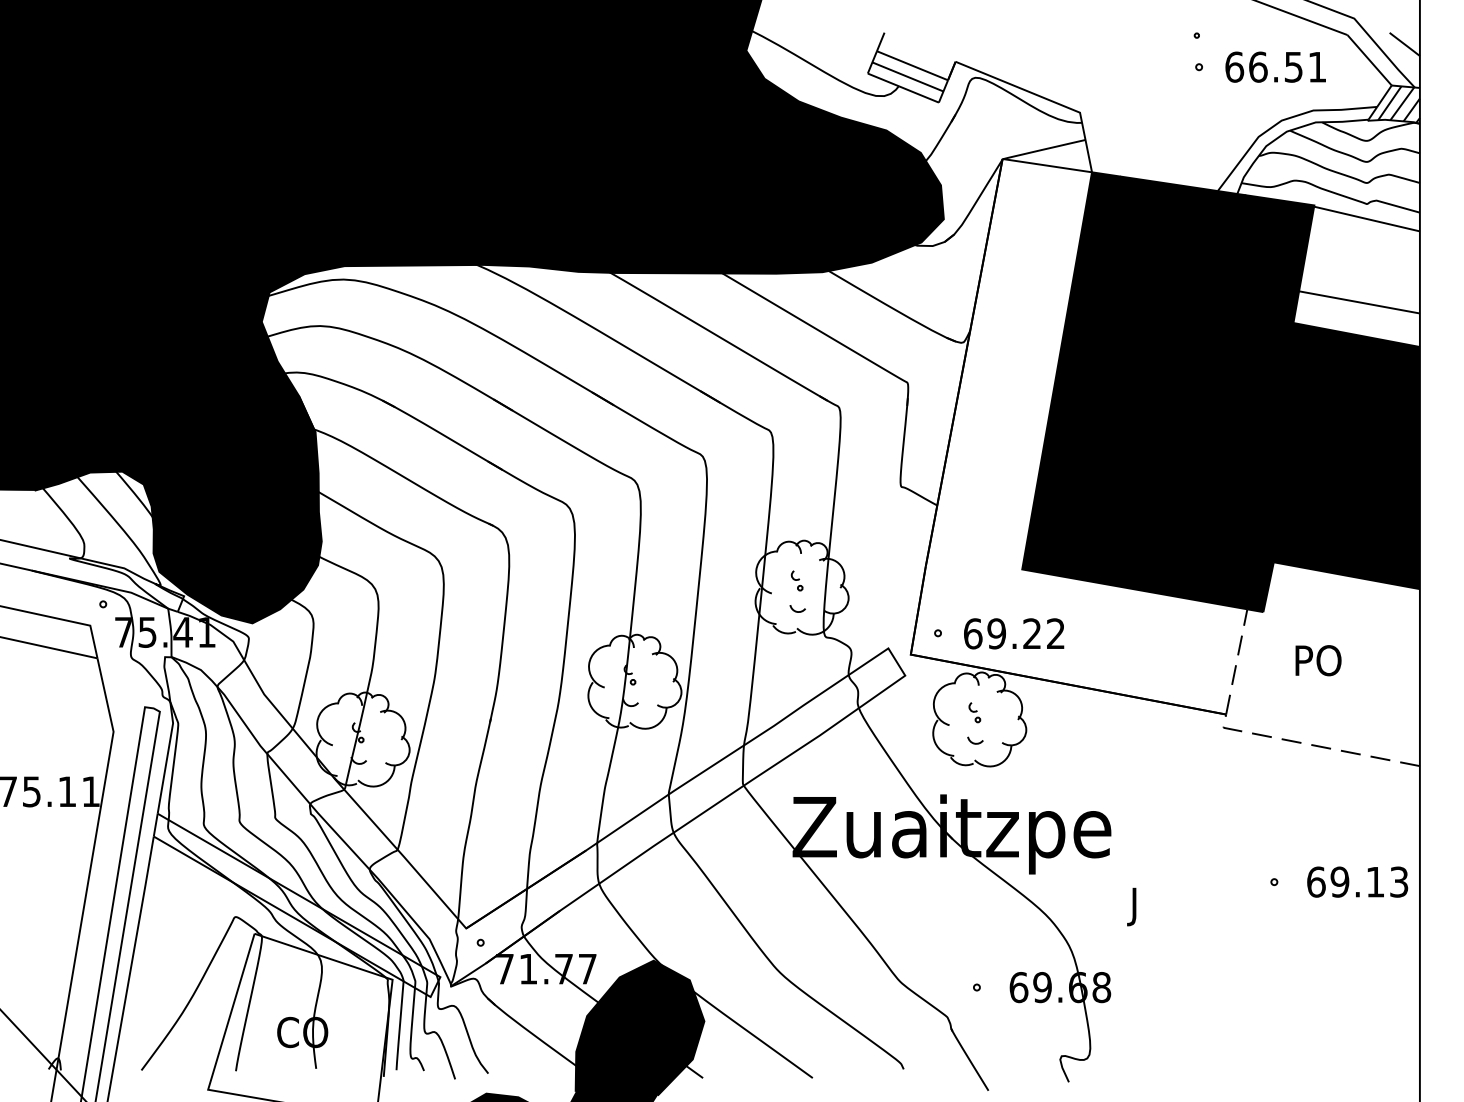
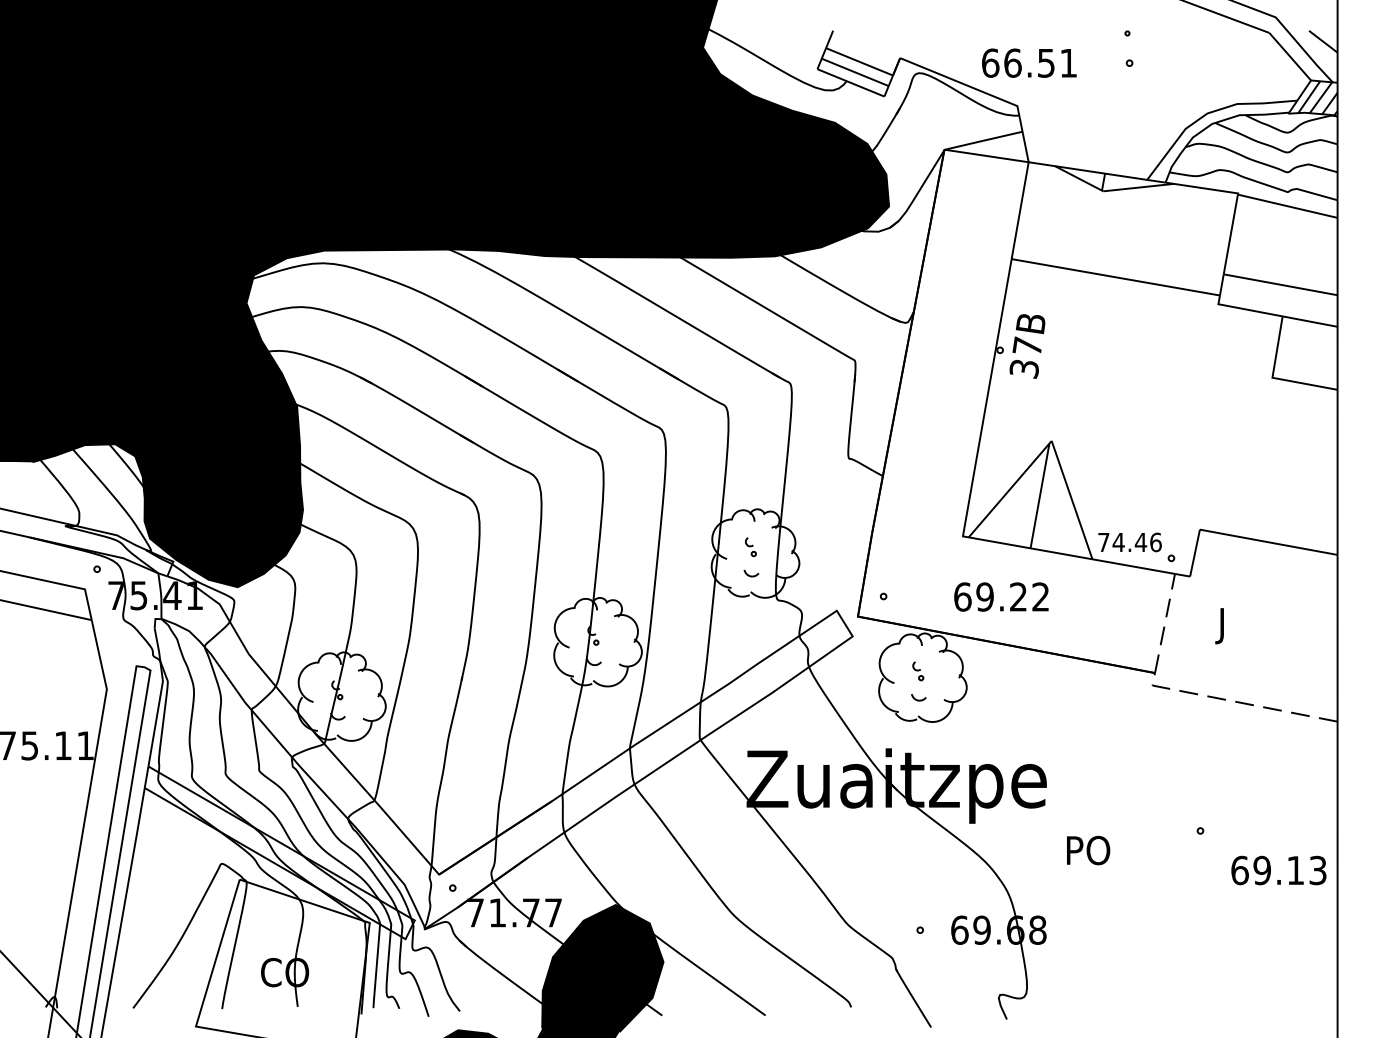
text: (1275, 66) -> (1029, 62), moved
fill: (1220, 392) -> (1149, 369), removed
text: (1014, 633) -> (1001, 596), moved
text: (1315, 664) -> (1239, 625), PO -> J
text: (1357, 881) -> (1278, 869), moved
text: (1152, 906) -> (1085, 853), J -> PO

